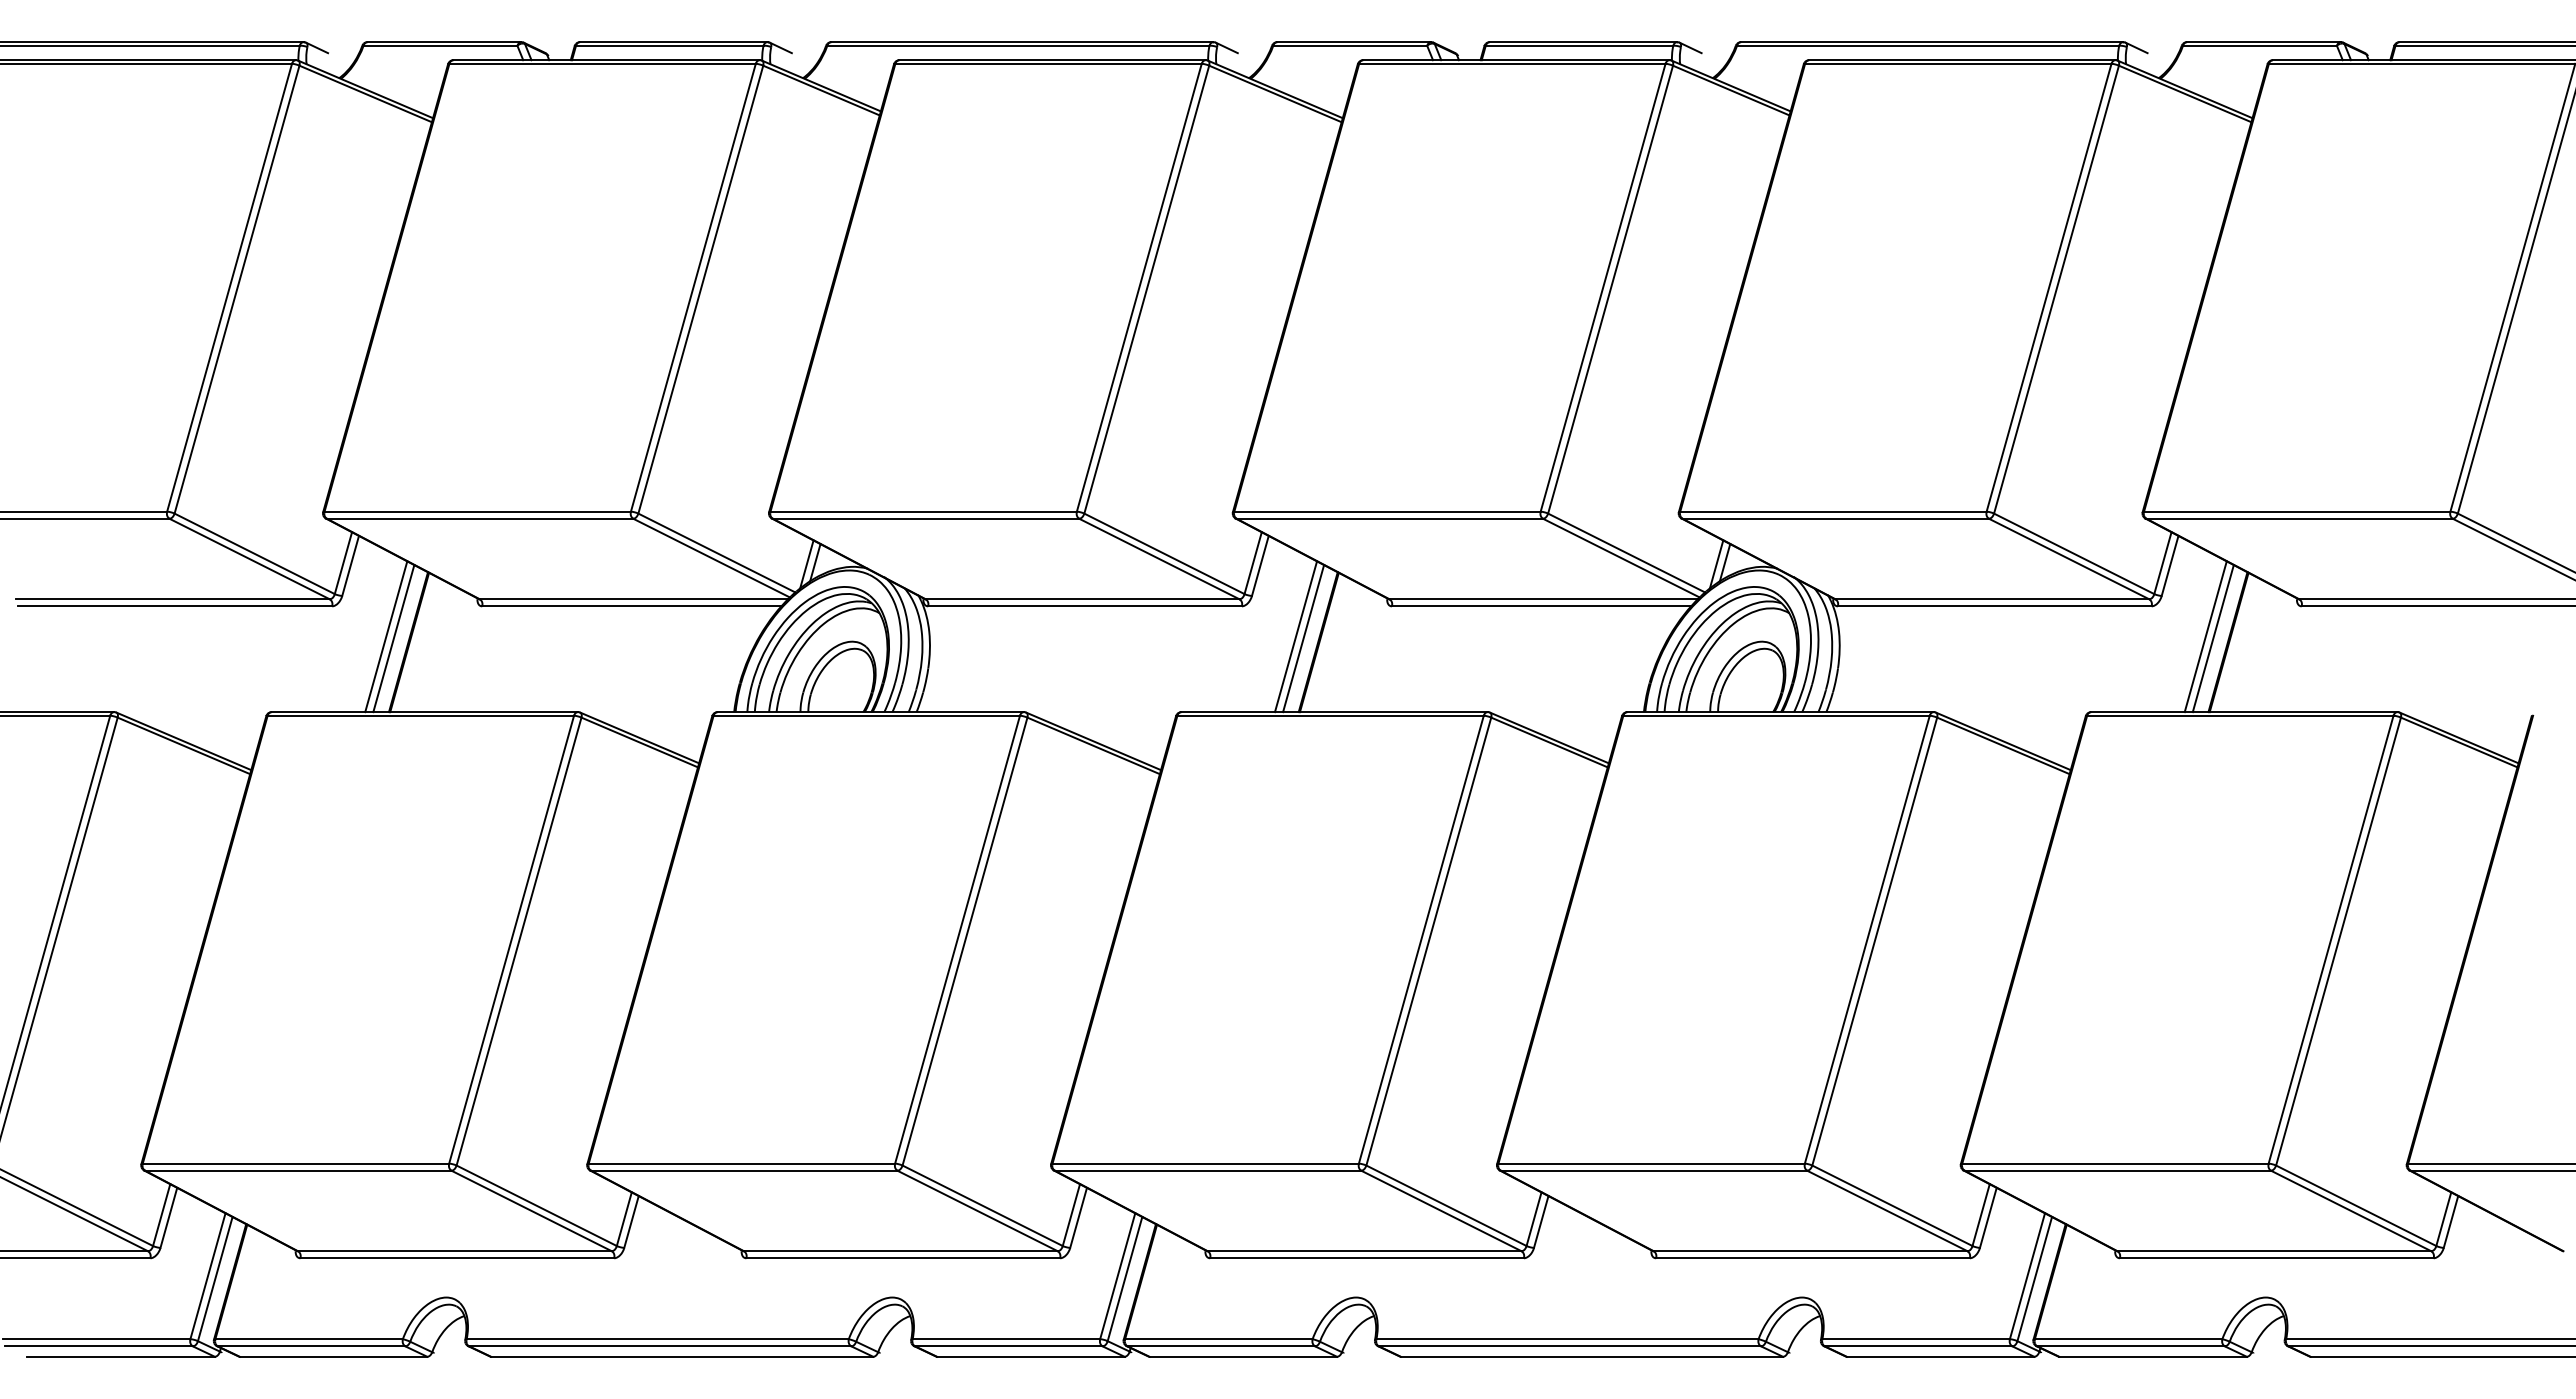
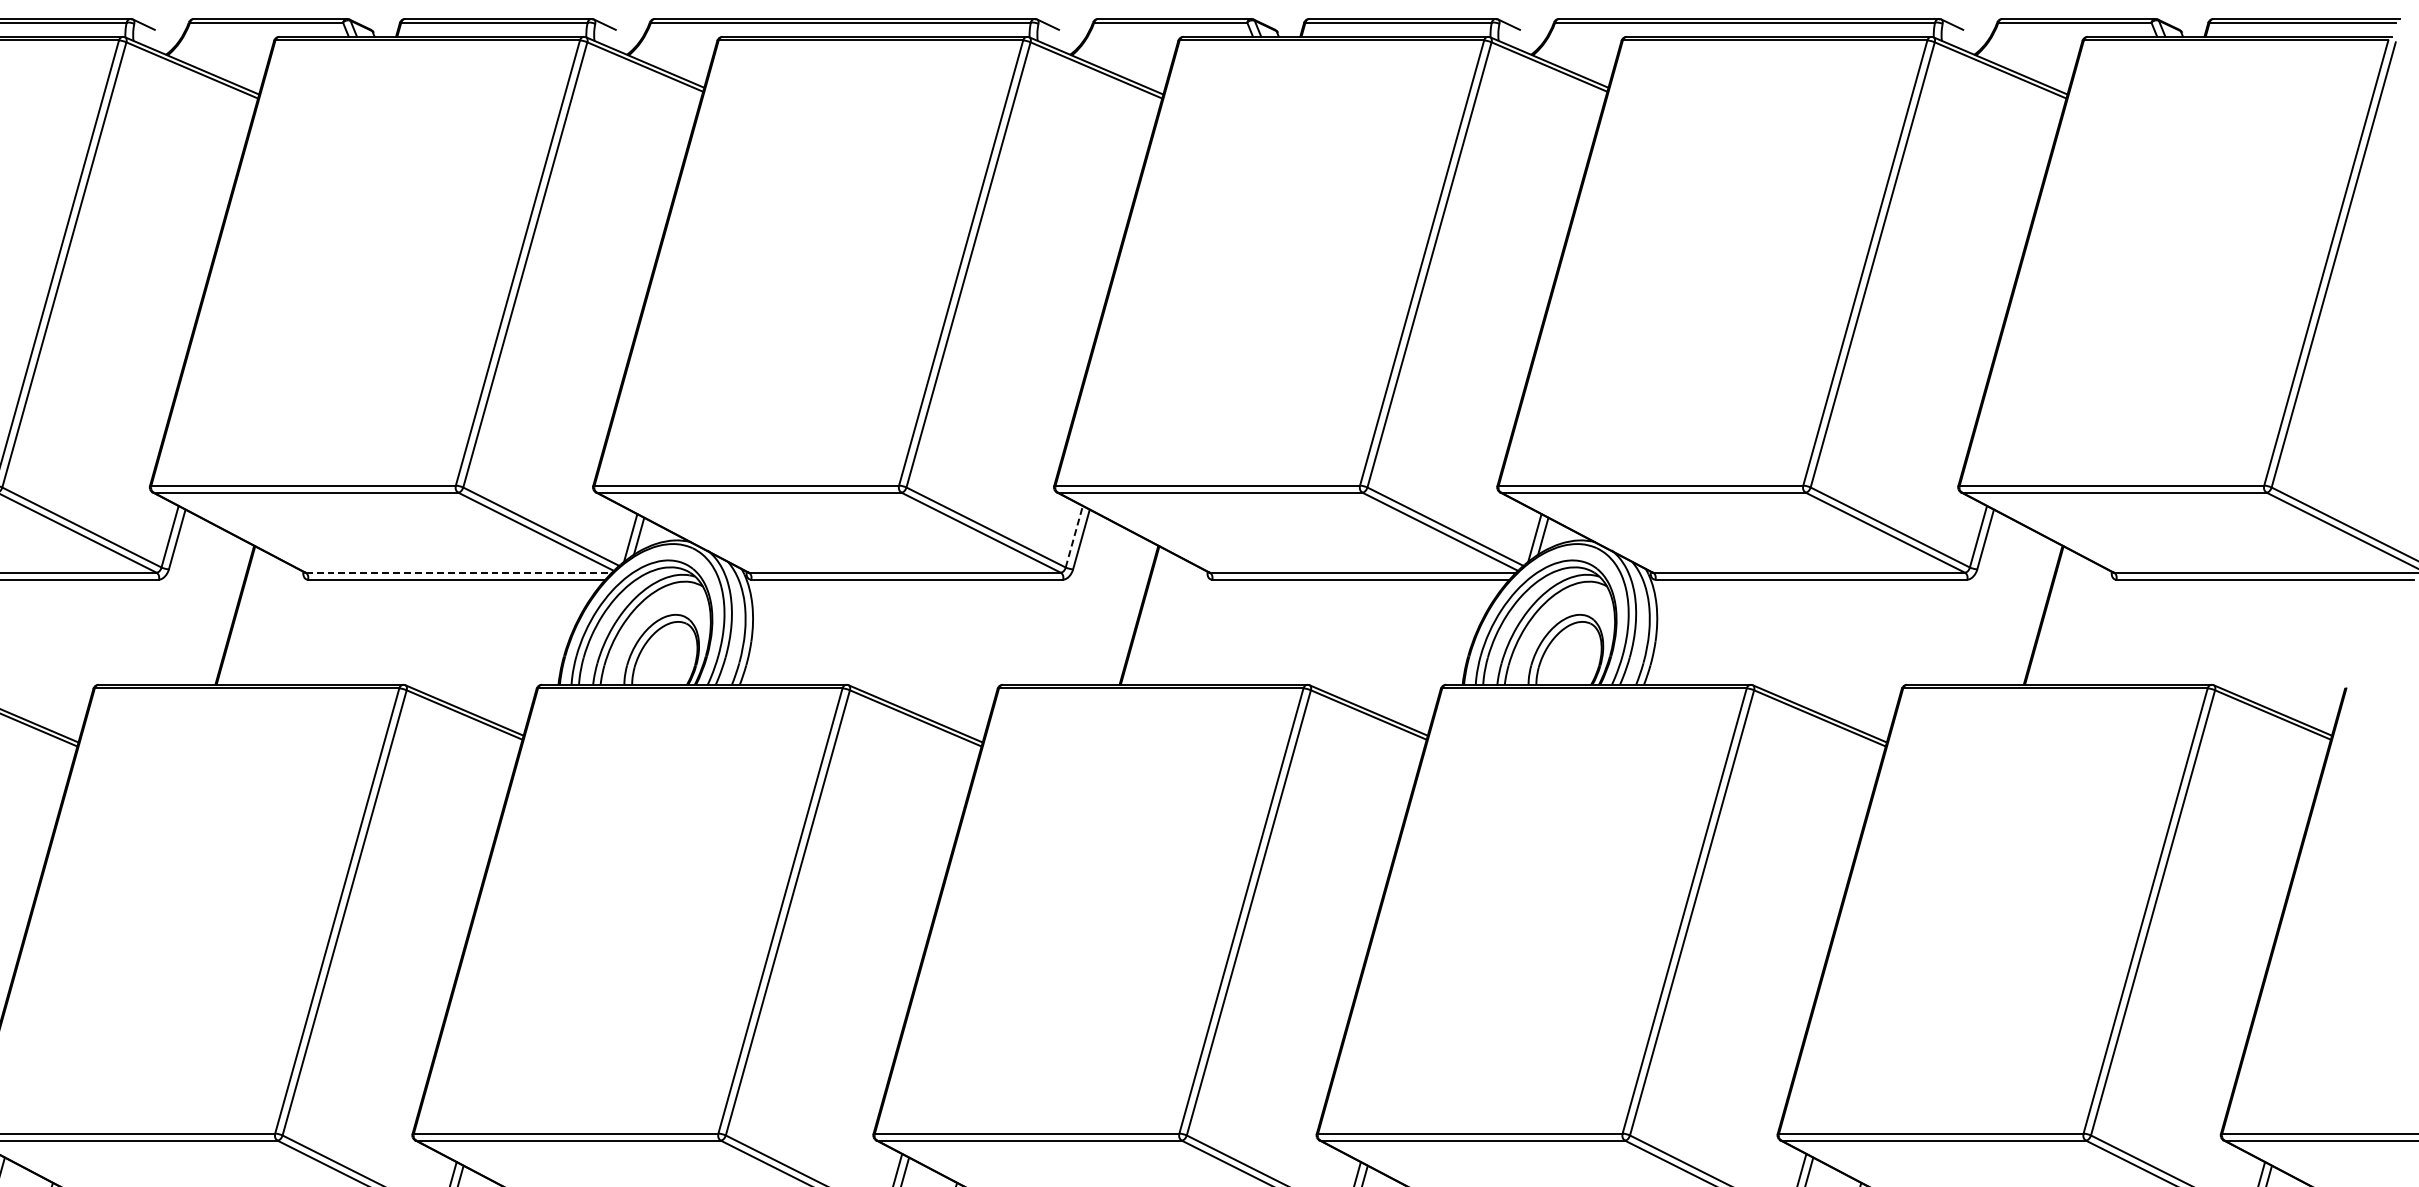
line: (1253, 562) -> (1074, 536), solid -> dashed
line: (634, 599) -> (459, 572), solid -> dashed
line: (386, 636) -> (212, 609), removed
line: (1295, 636) -> (1116, 609), removed
line: (2205, 636) -> (2020, 609), removed
line: (393, 638) -> (219, 611), removed
line: (1303, 638) -> (1124, 611), removed
line: (2212, 638) -> (2027, 611), removed

